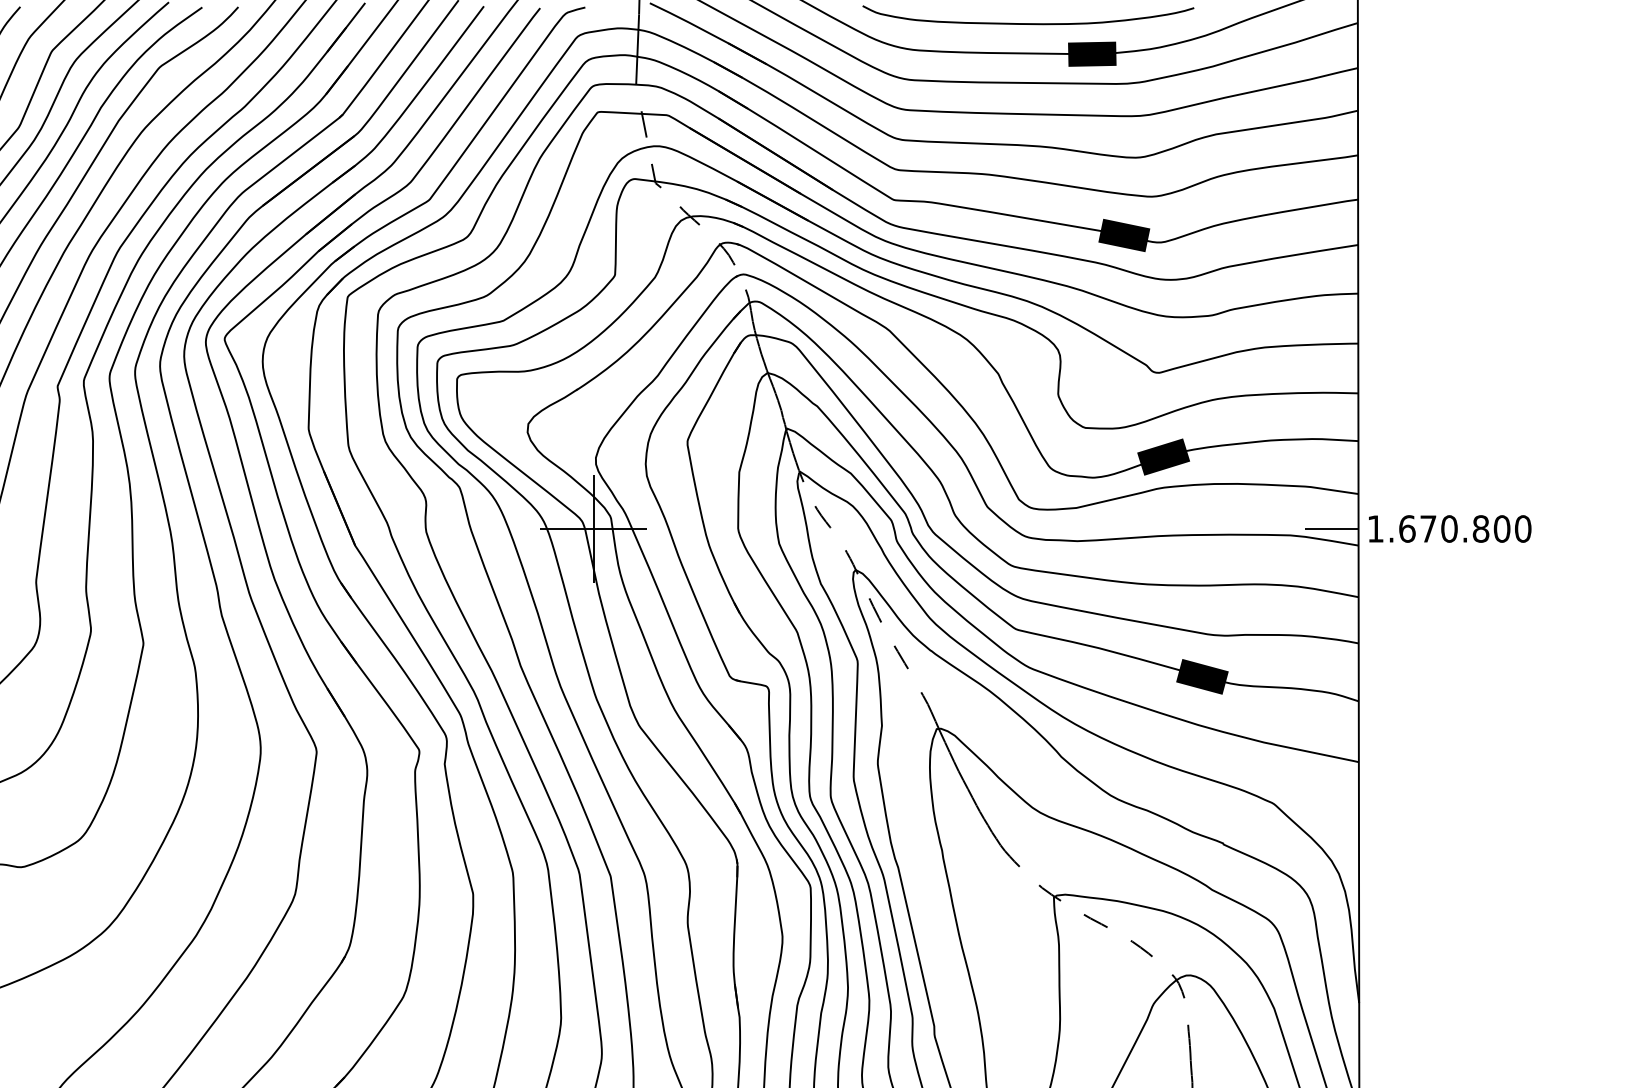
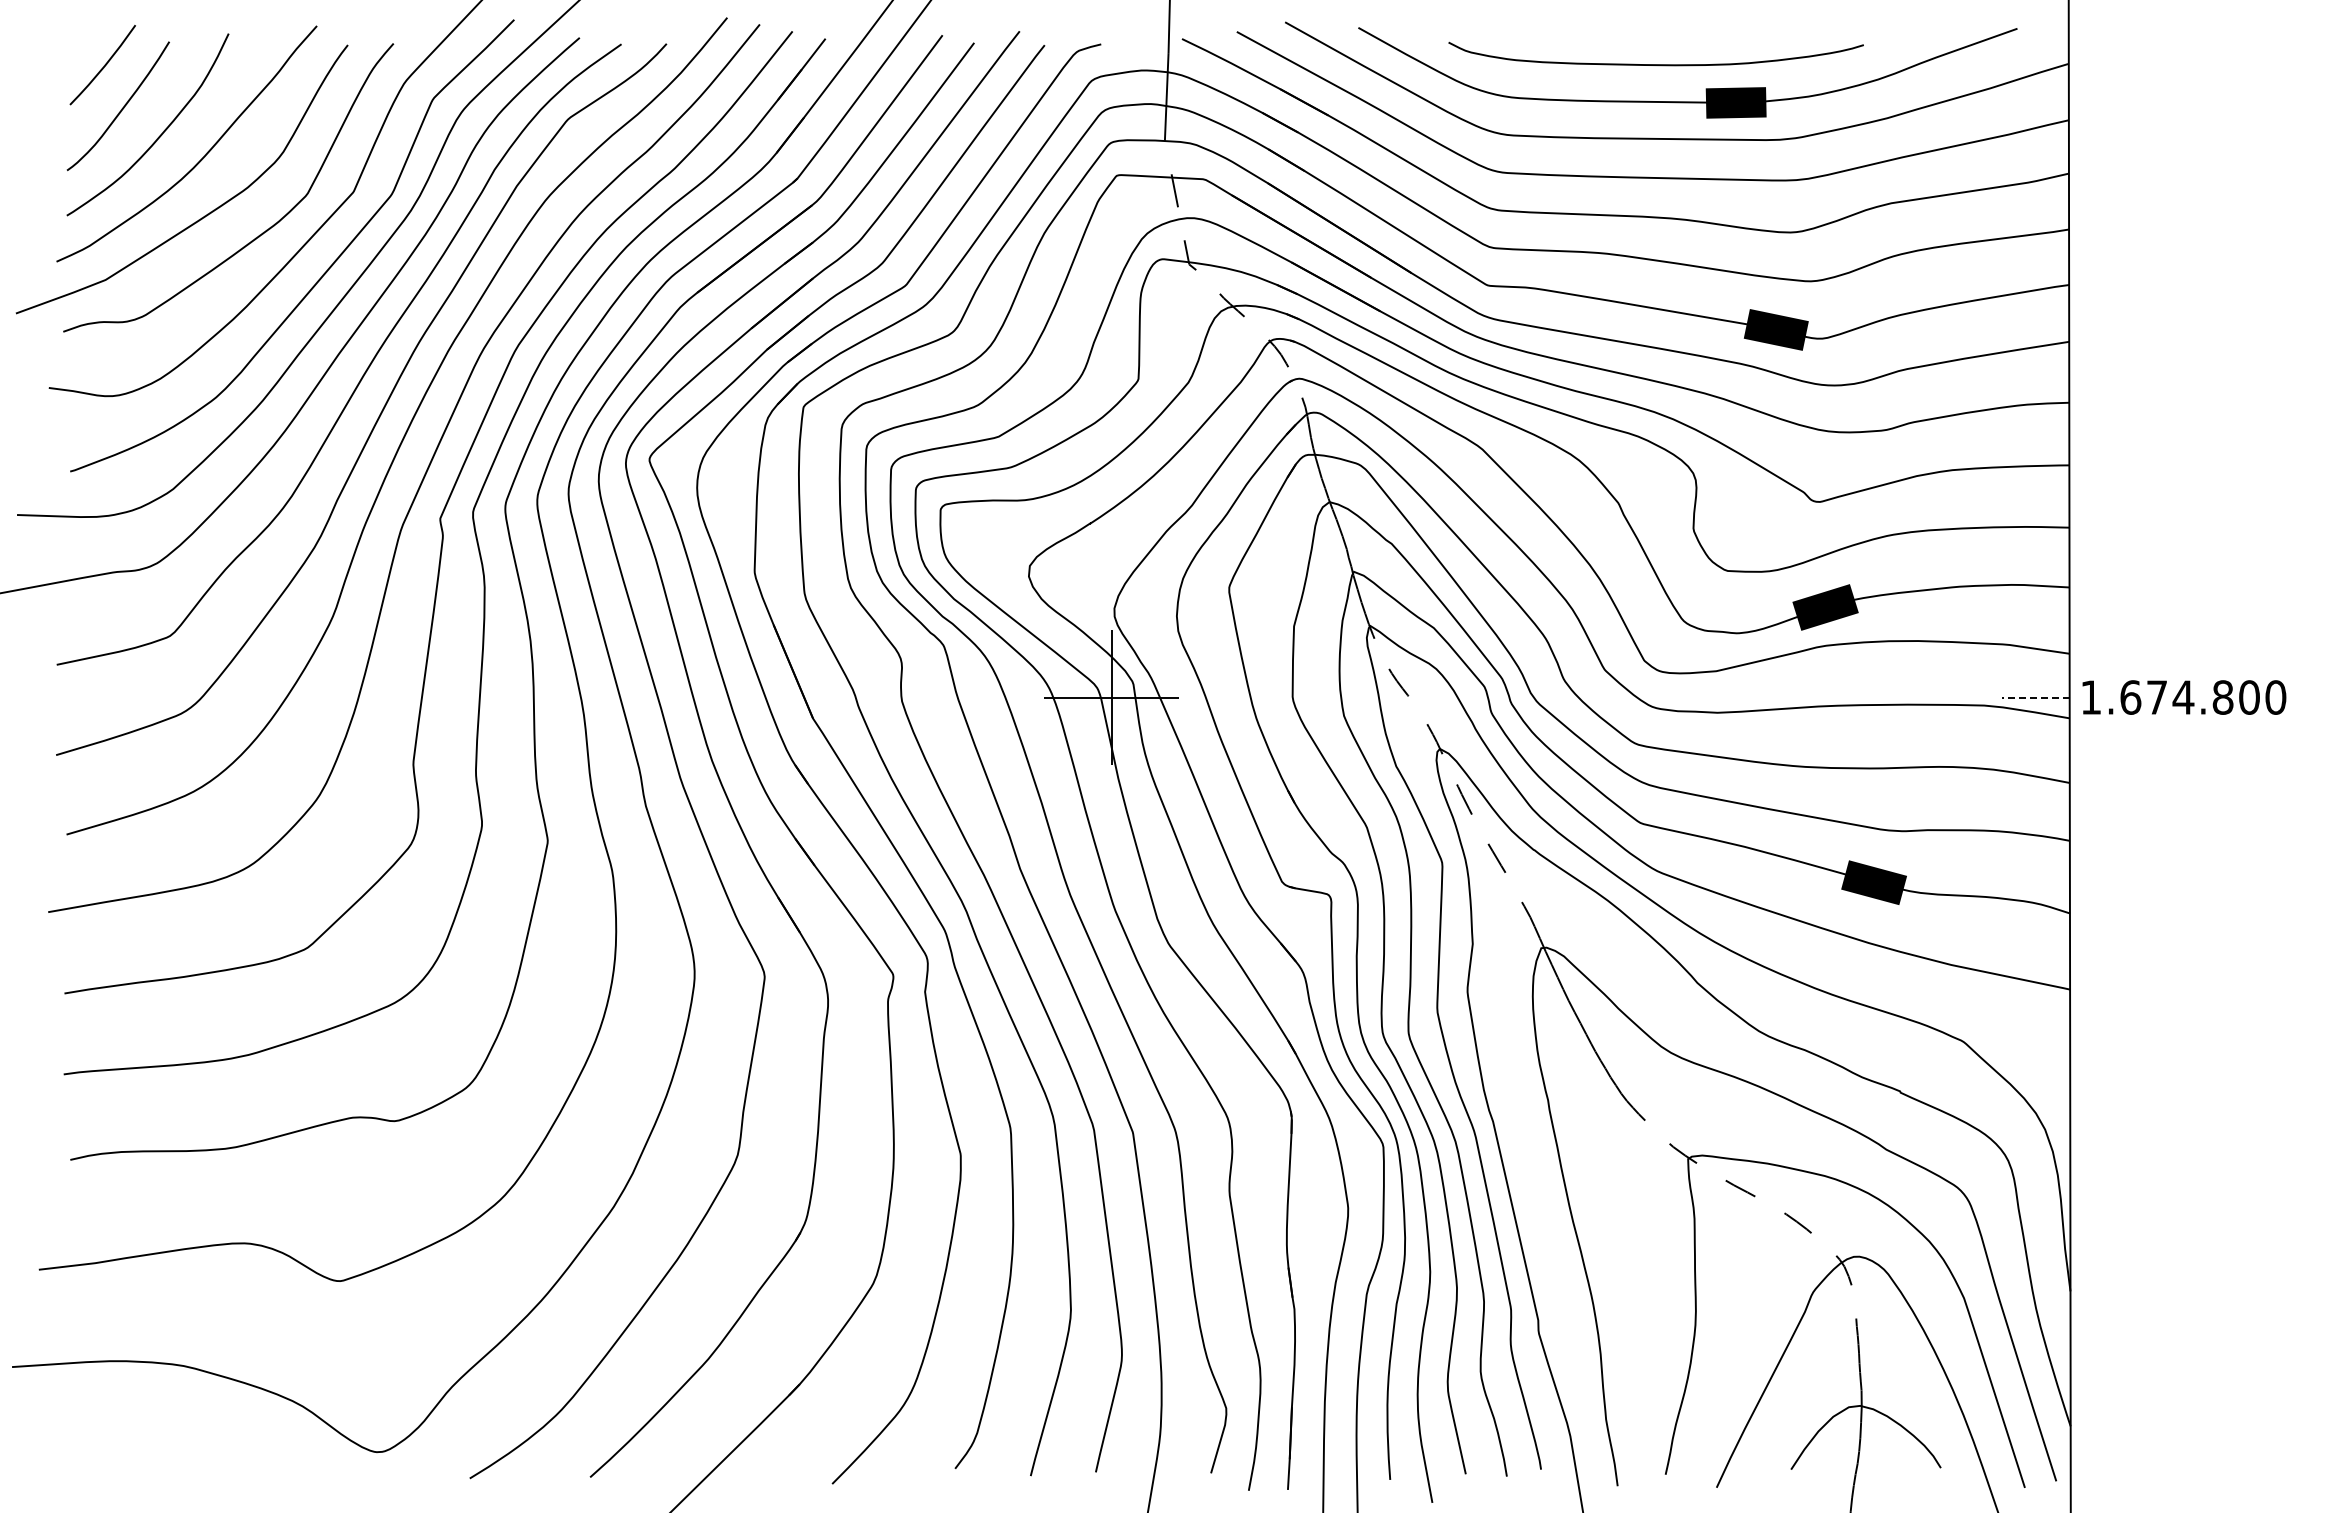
line: (1332, 528) -> (2036, 697), solid -> dashed
text: (1449, 528) -> (2183, 697), 1.670.800 -> 1.674.800

